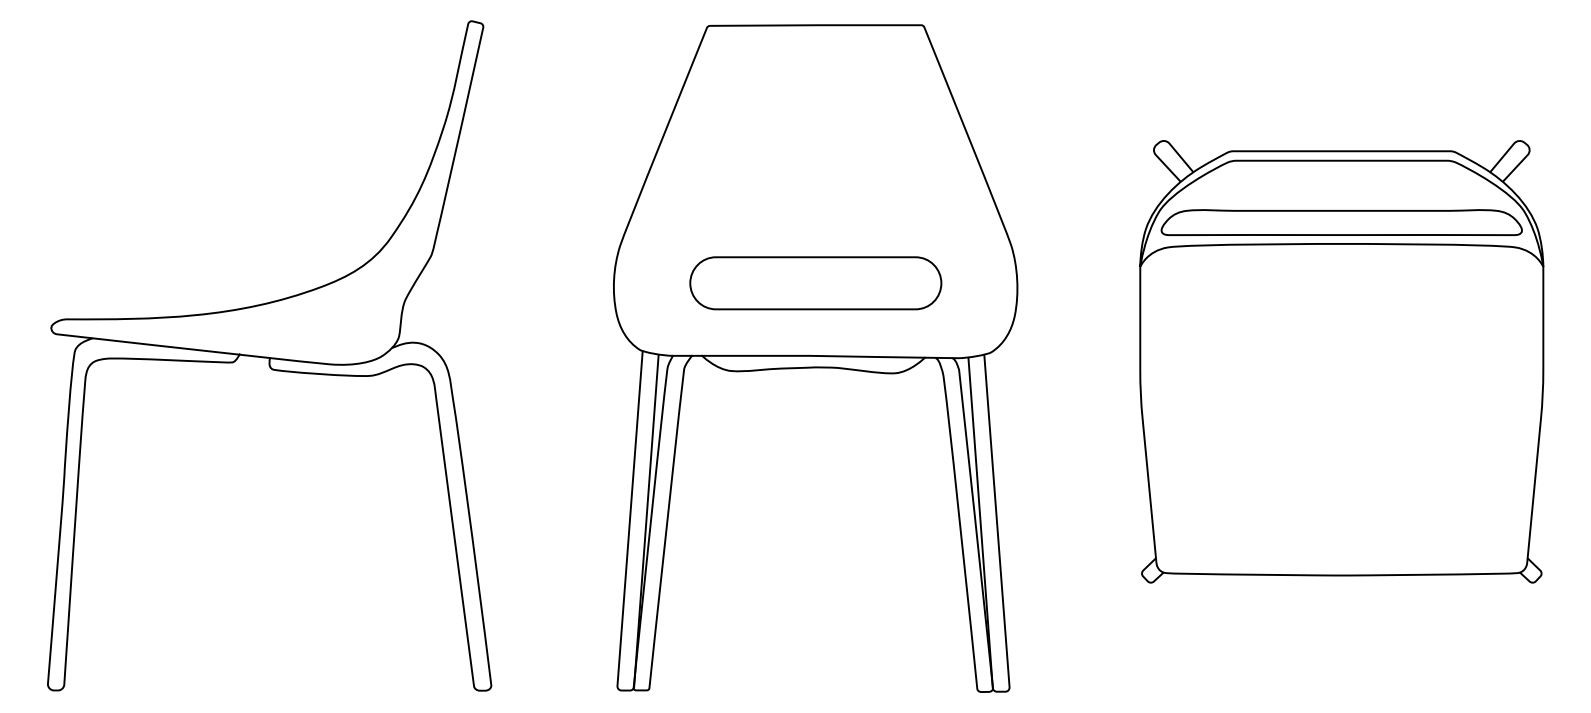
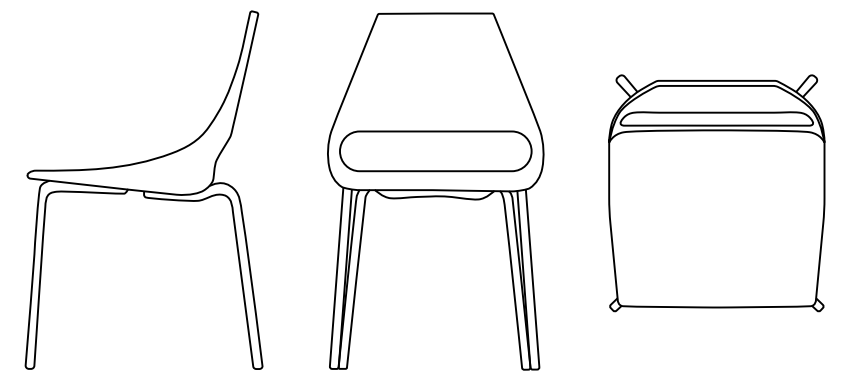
part: (815, 283) -> (435, 151), size x1.43

